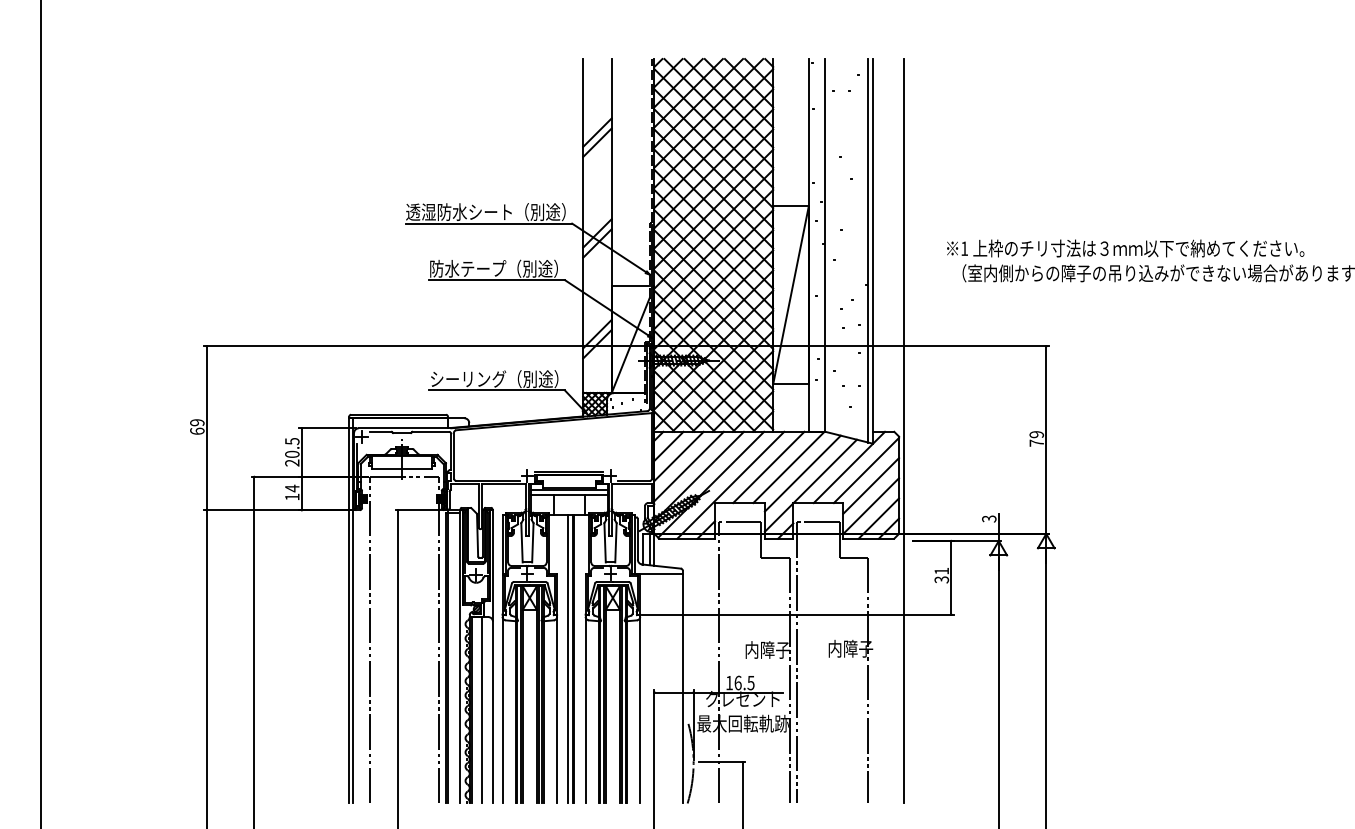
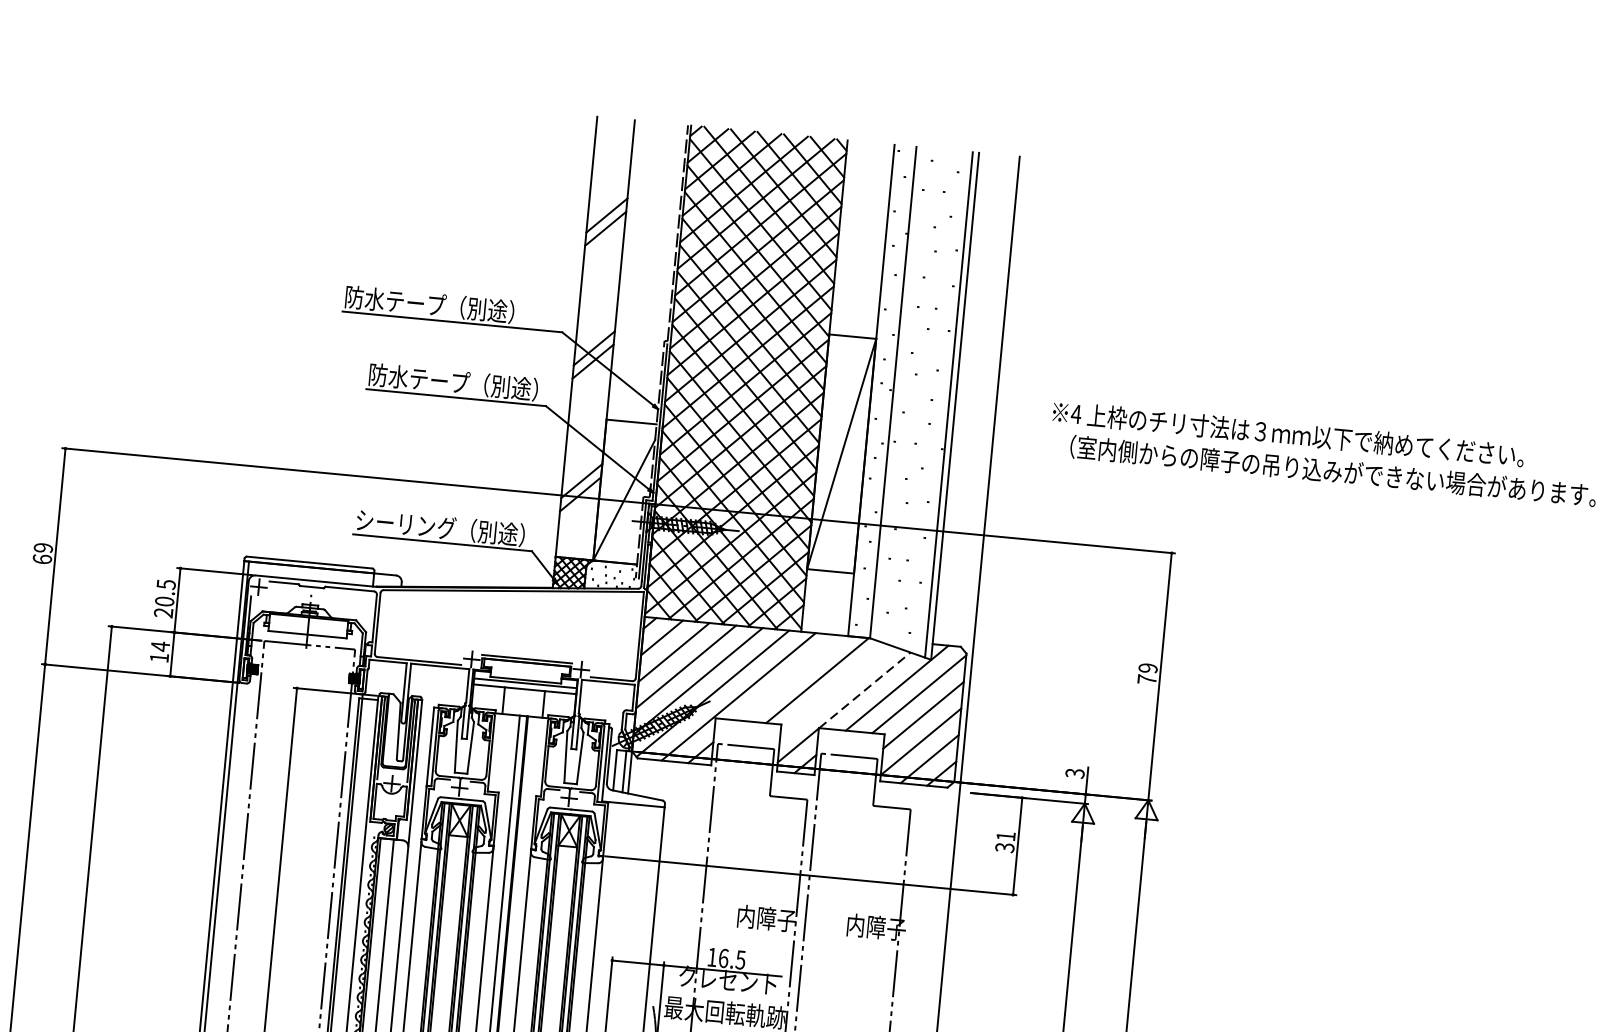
text: (485, 212) -> (449, 306), 透湿防水シート（別途） -> 防水テープ（別途）
text: (964, 248) -> (1076, 413), 1 -> 4
line: (768, 467) -> (790, 678), removed
line: (825, 471) -> (865, 690), solid -> dashed
line: (802, 473) -> (834, 690), removed

